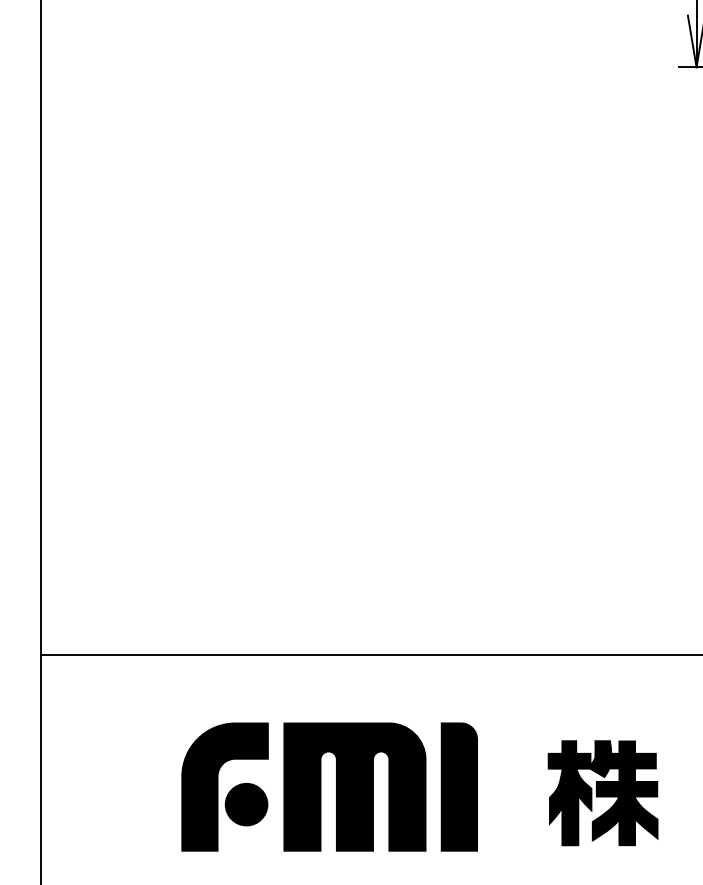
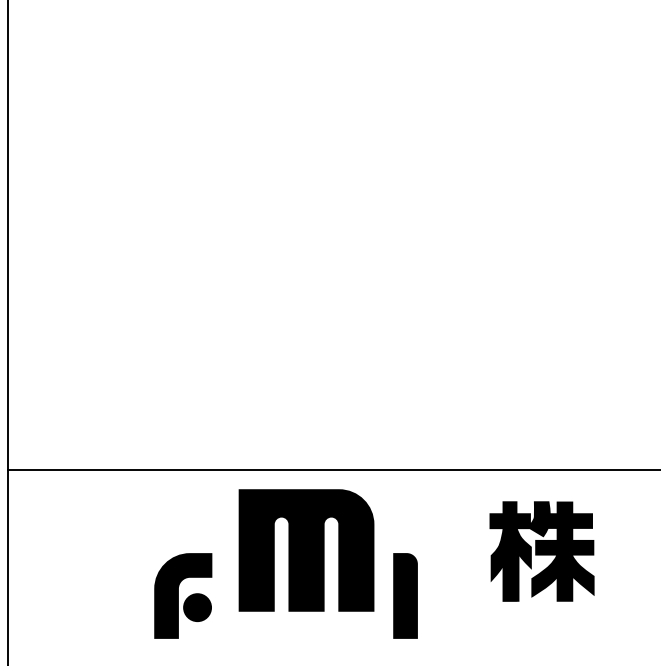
part: (224, 786) -> (182, 595), size x0.7
part: (354, 786) -> (306, 549), moved
part: (458, 786) -> (404, 595), size x0.7
part: (602, 793) -> (541, 551), moved

